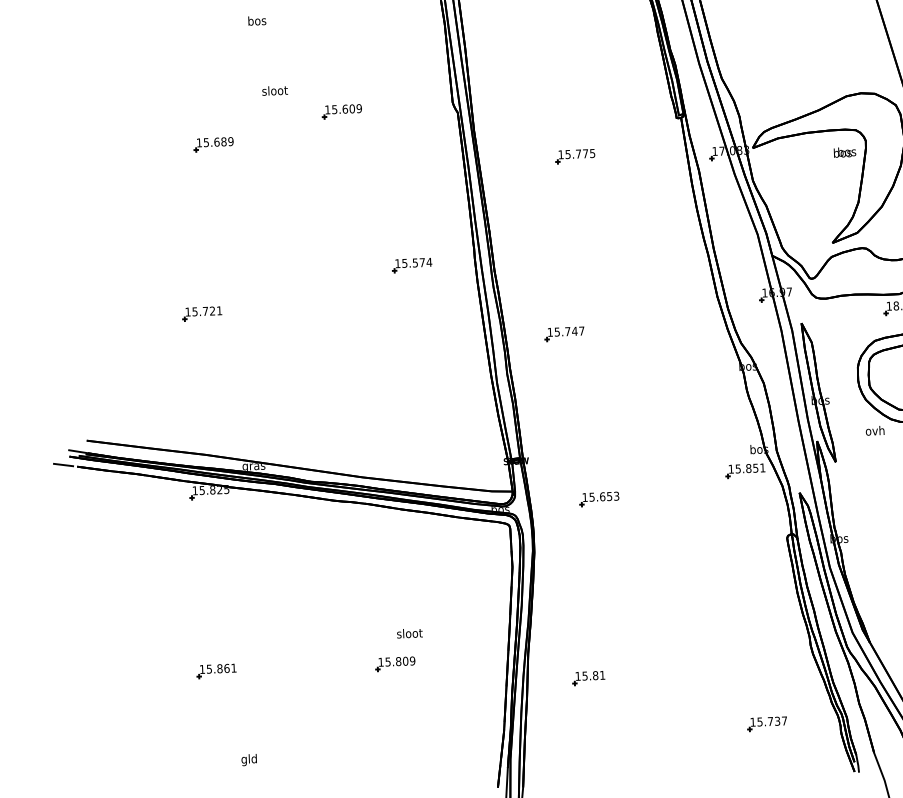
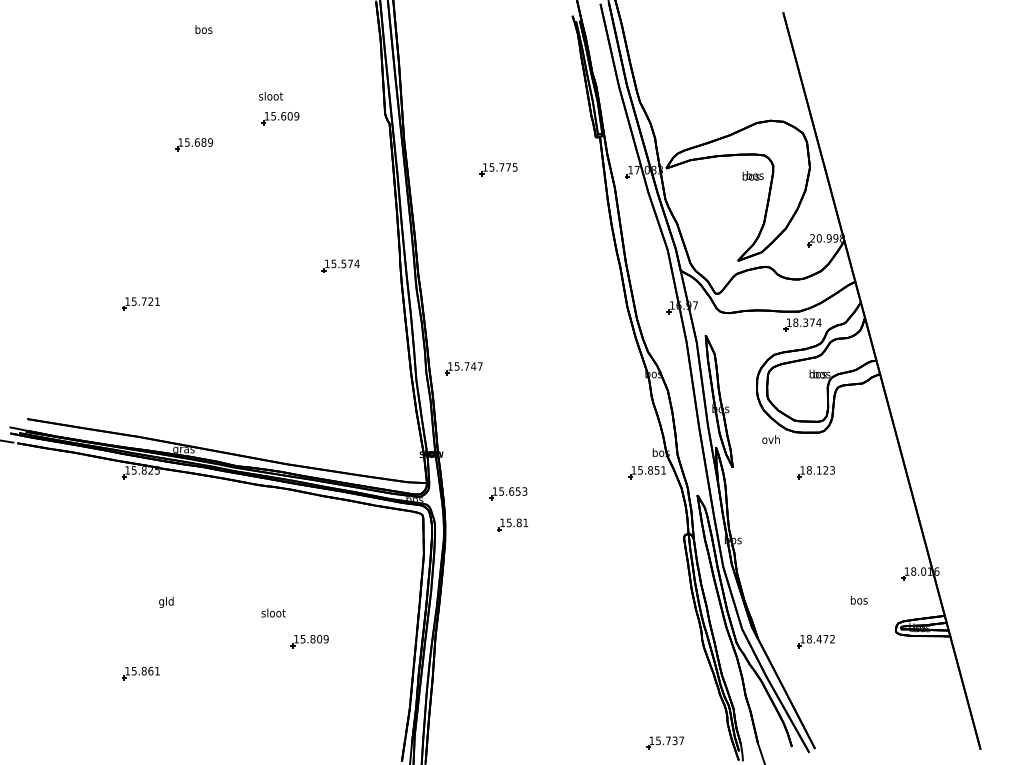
text: (275, 89) -> (271, 95), moved
part: (214, 144) -> (194, 144), moved
part: (564, 333) -> (463, 368), moved
text: (409, 632) -> (273, 612), moved
part: (216, 671) -> (140, 673), moved
part: (588, 677) -> (512, 524), moved
part: (766, 723) -> (664, 742), moved
text: (249, 759) -> (166, 601), moved

